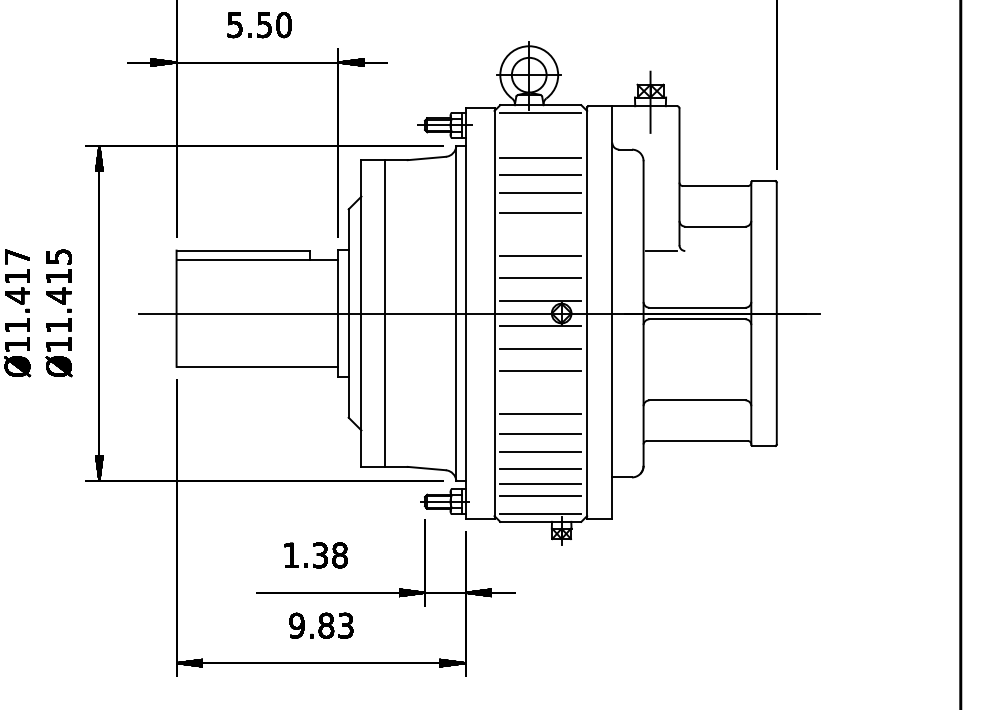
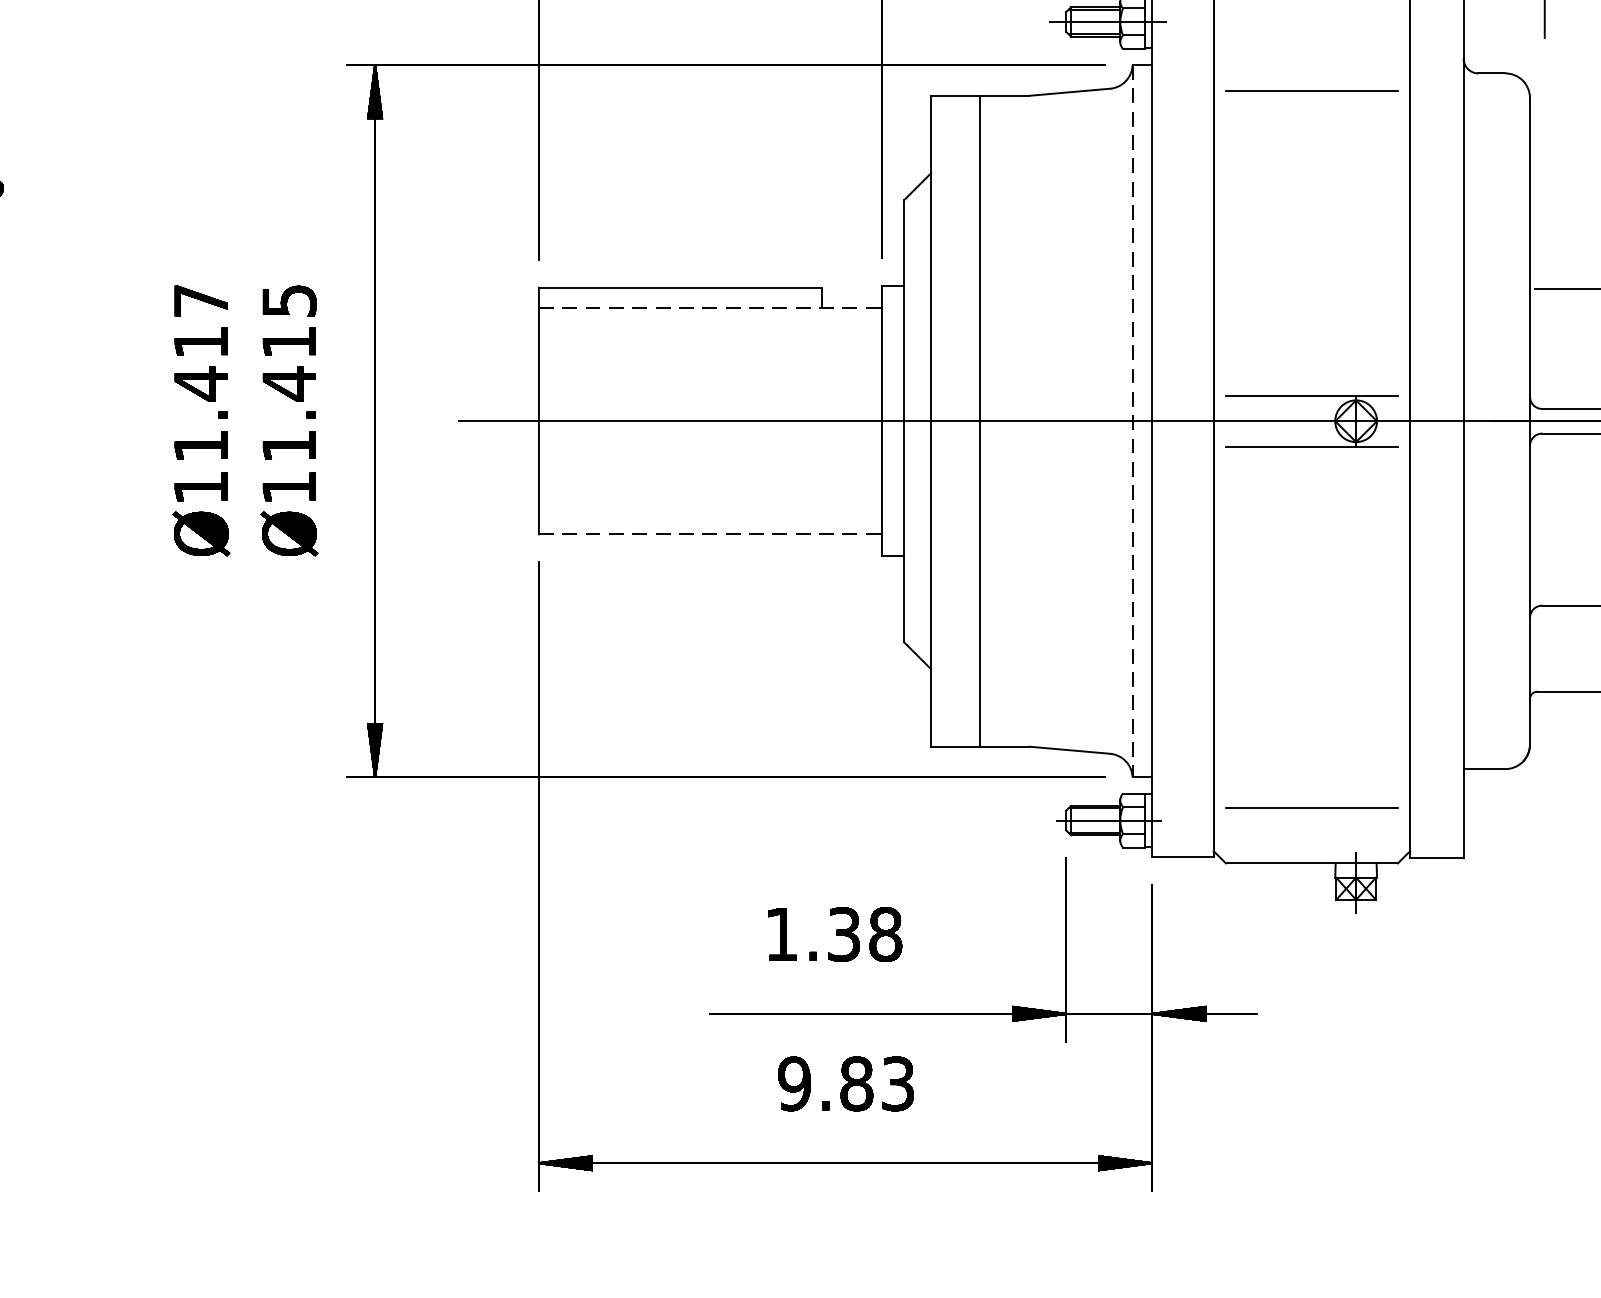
line: (540, 174) -> (1311, 126), removed
line: (540, 193) -> (1311, 166), removed
line: (540, 212) -> (1311, 206), removed
line: (540, 255) -> (1311, 298), removed
line: (257, 260) -> (710, 308), solid -> dashed
line: (540, 278) -> (1311, 346), removed
line: (456, 313) -> (1132, 421), solid -> dashed
line: (540, 348) -> (1311, 495), removed
line: (257, 366) -> (710, 533), solid -> dashed
line: (540, 371) -> (1311, 544), removed
line: (540, 414) -> (1311, 635), removed
line: (540, 433) -> (1311, 675), removed
line: (540, 452) -> (1311, 716), removed
line: (540, 469) -> (1311, 752), removed
line: (540, 483) -> (1311, 781), removed
line: (540, 513) -> (1311, 845), removed

